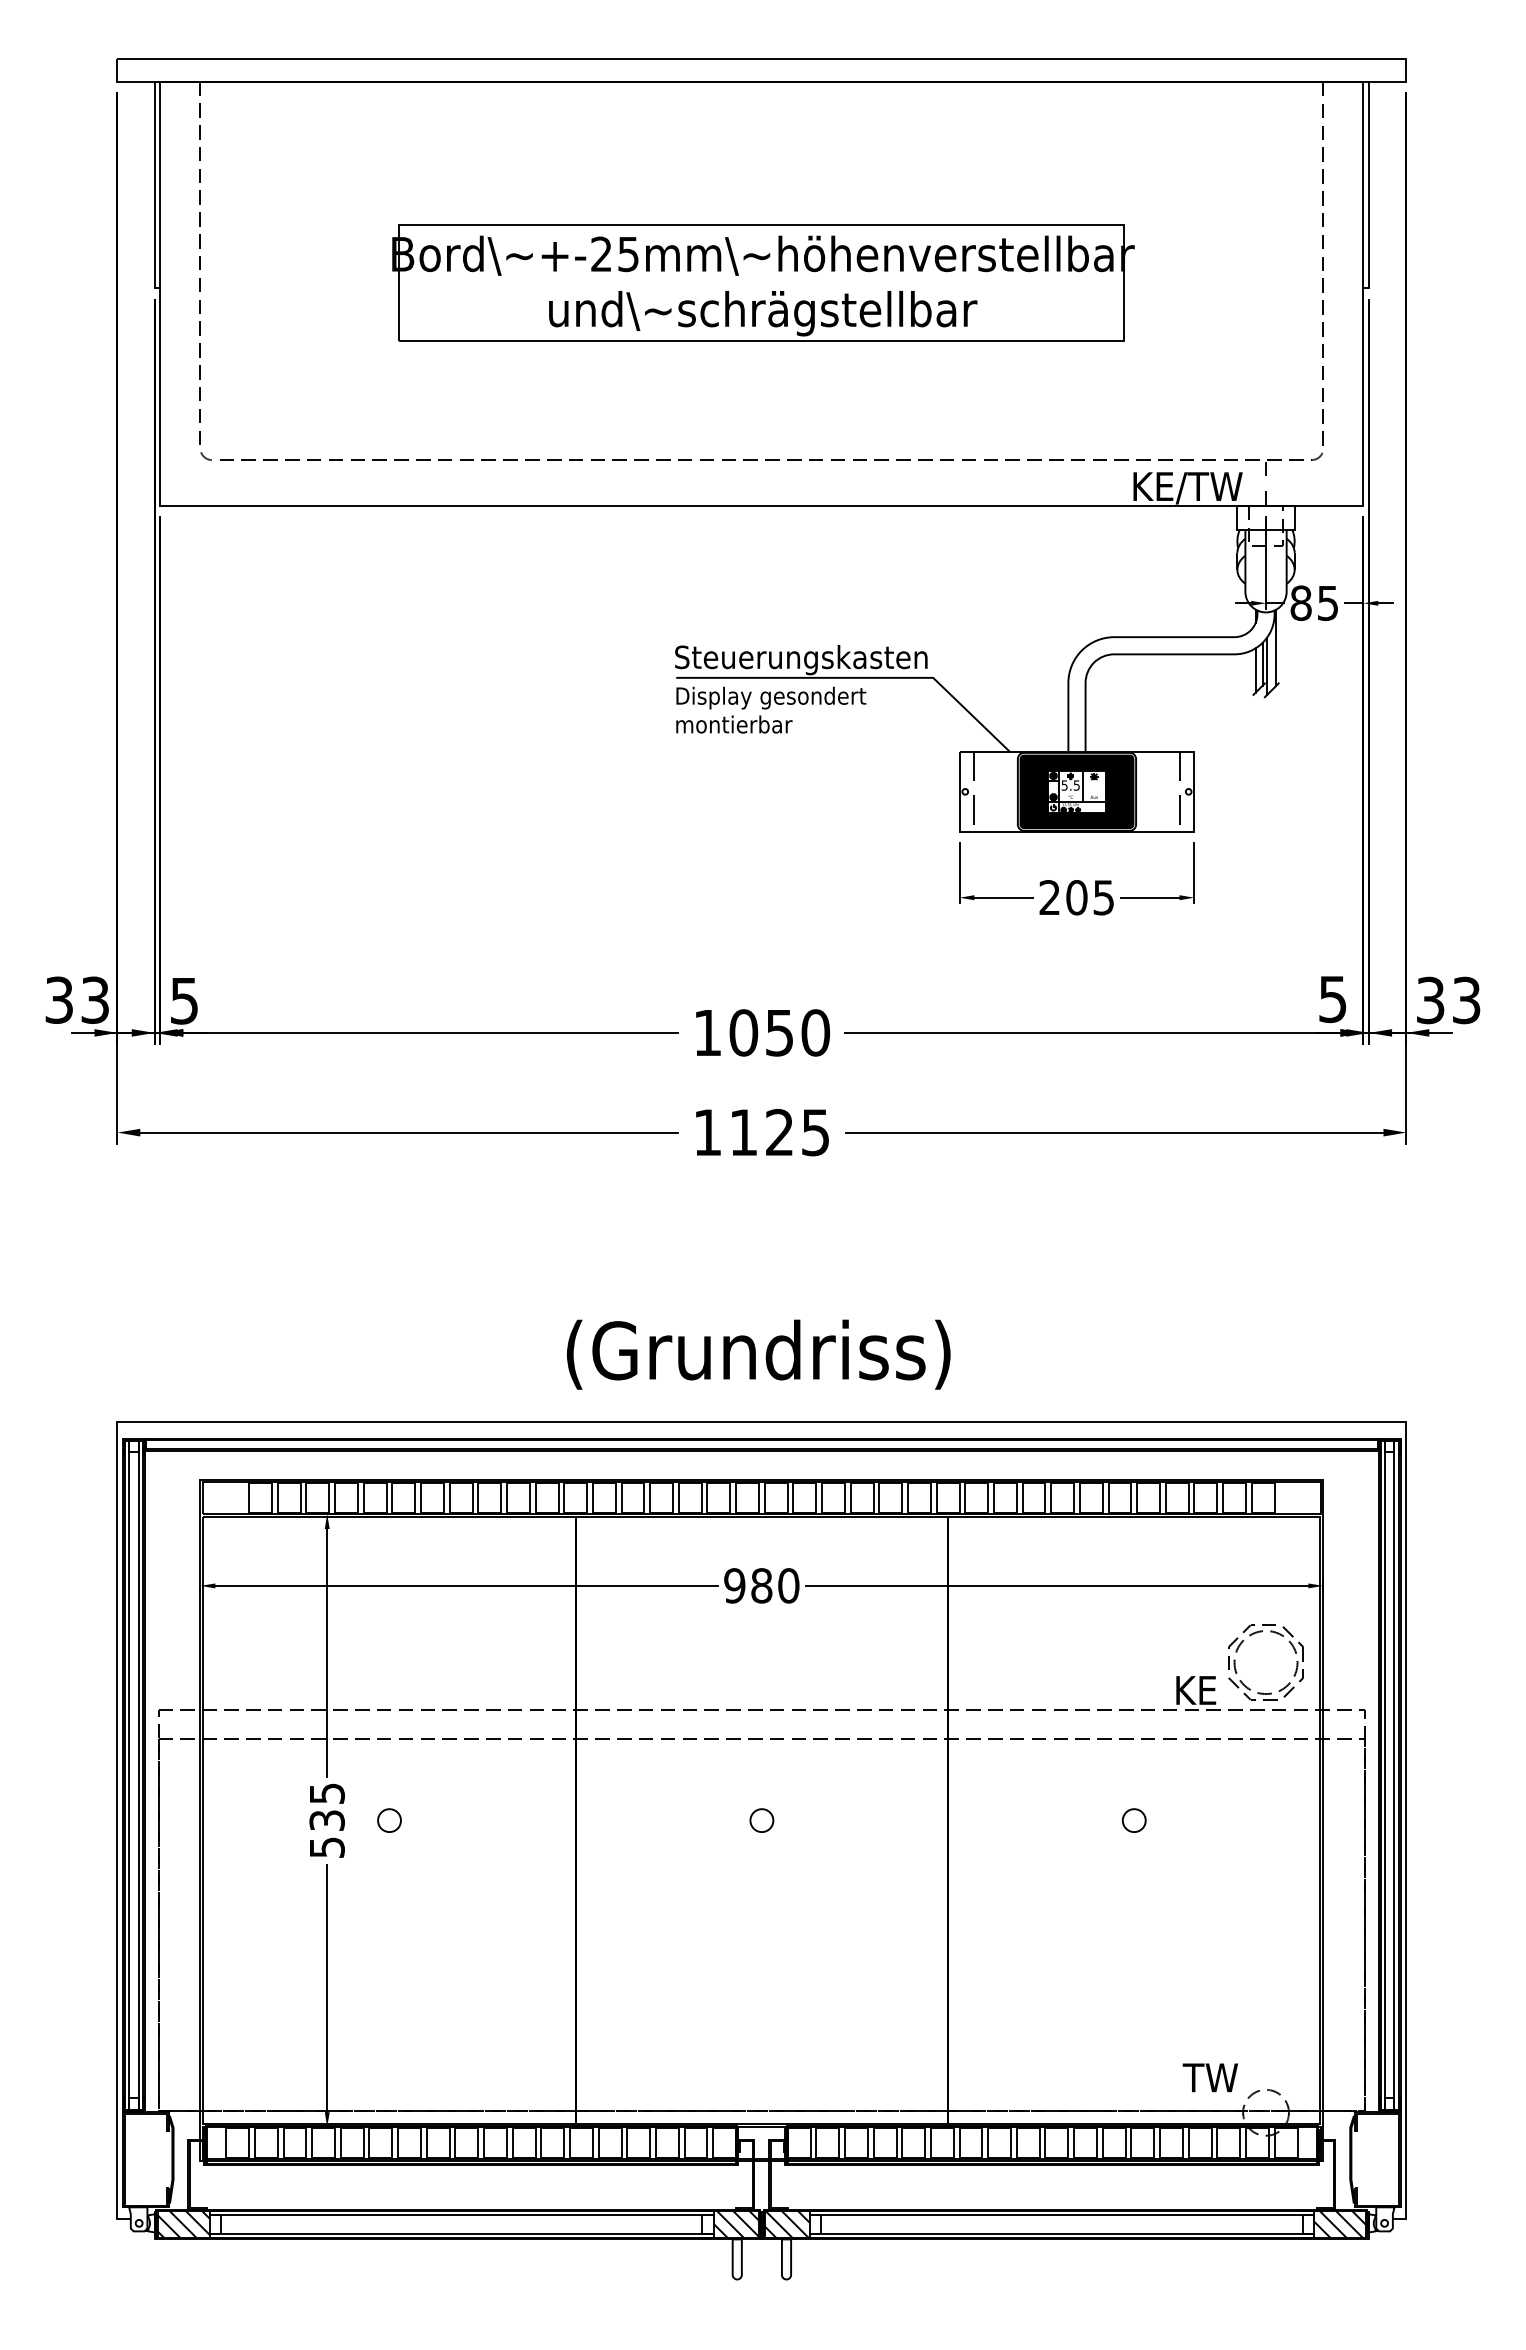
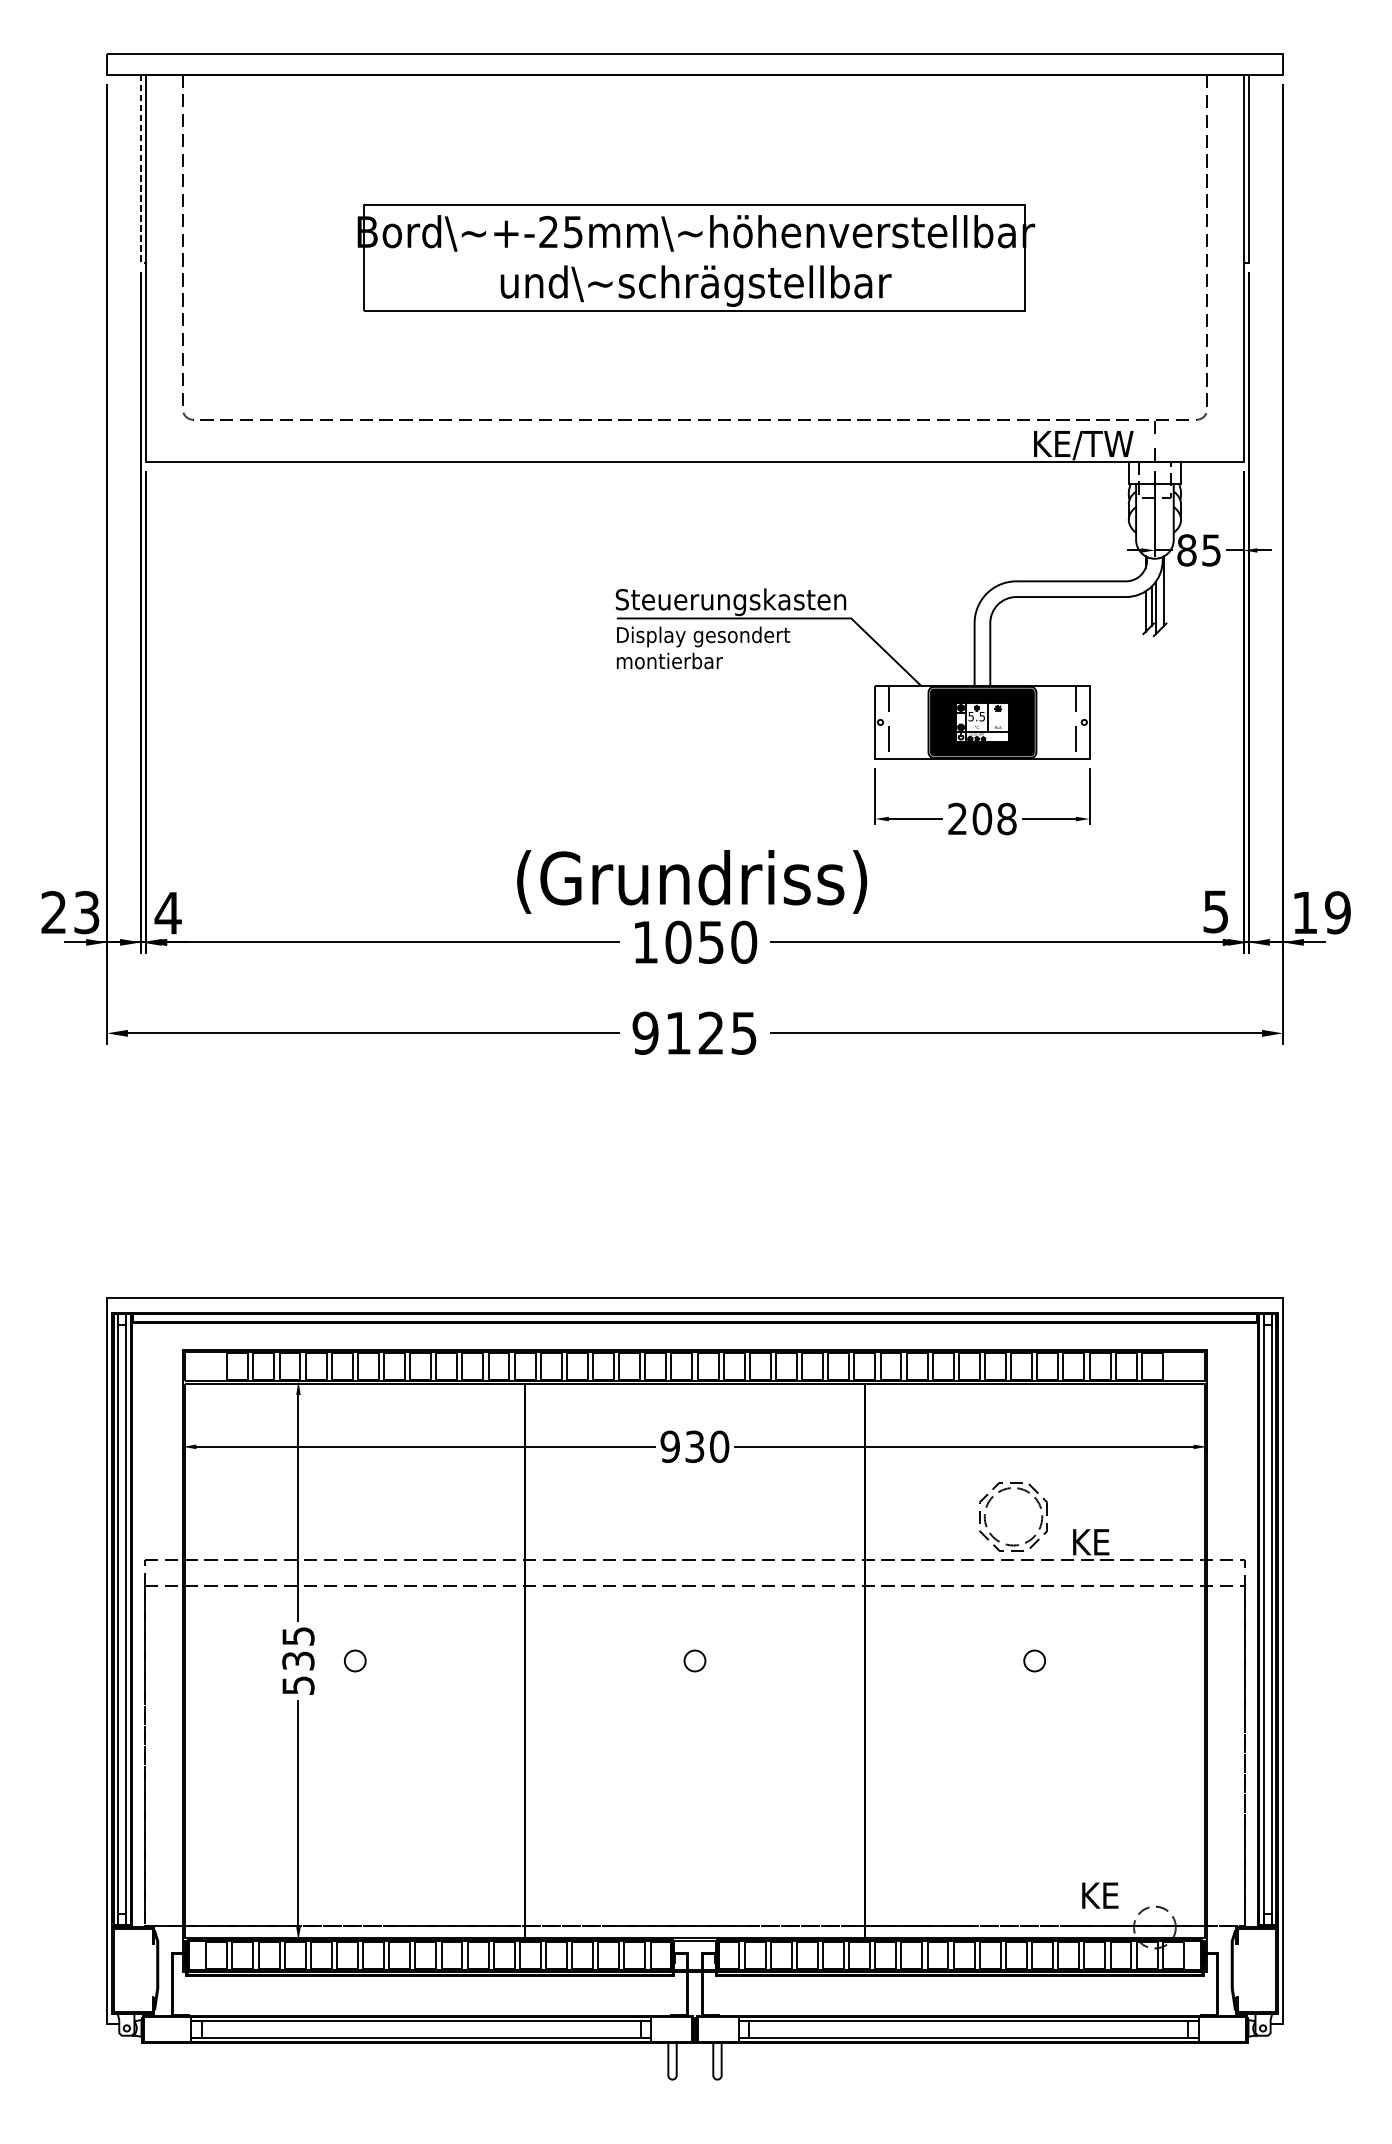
line: (154, 188) -> (140, 172), solid -> dashed
text: (1103, 897) -> (1006, 818), 205 -> 208
text: (58, 999) -> (53, 911), 33 -> 23
text: (1448, 1000) -> (1321, 912), 33 -> 19
text: (184, 1001) -> (168, 913), 5 -> 4
text: (707, 1132) -> (645, 1033), 1125 -> 9125
text: (758, 1354) -> (691, 881), moved
text: (761, 1585) -> (694, 1446), 980 -> 930
part: (1237, 1652) -> (987, 1507), moved
text: (1209, 2077) -> (1103, 1895), TW -> KE
hatch: (183, 2224) -> (167, 2029), removed
hatch: (736, 2224) -> (671, 2029), removed
hatch: (787, 2224) -> (718, 2029), removed
hatch: (1340, 2224) -> (1222, 2029), removed

